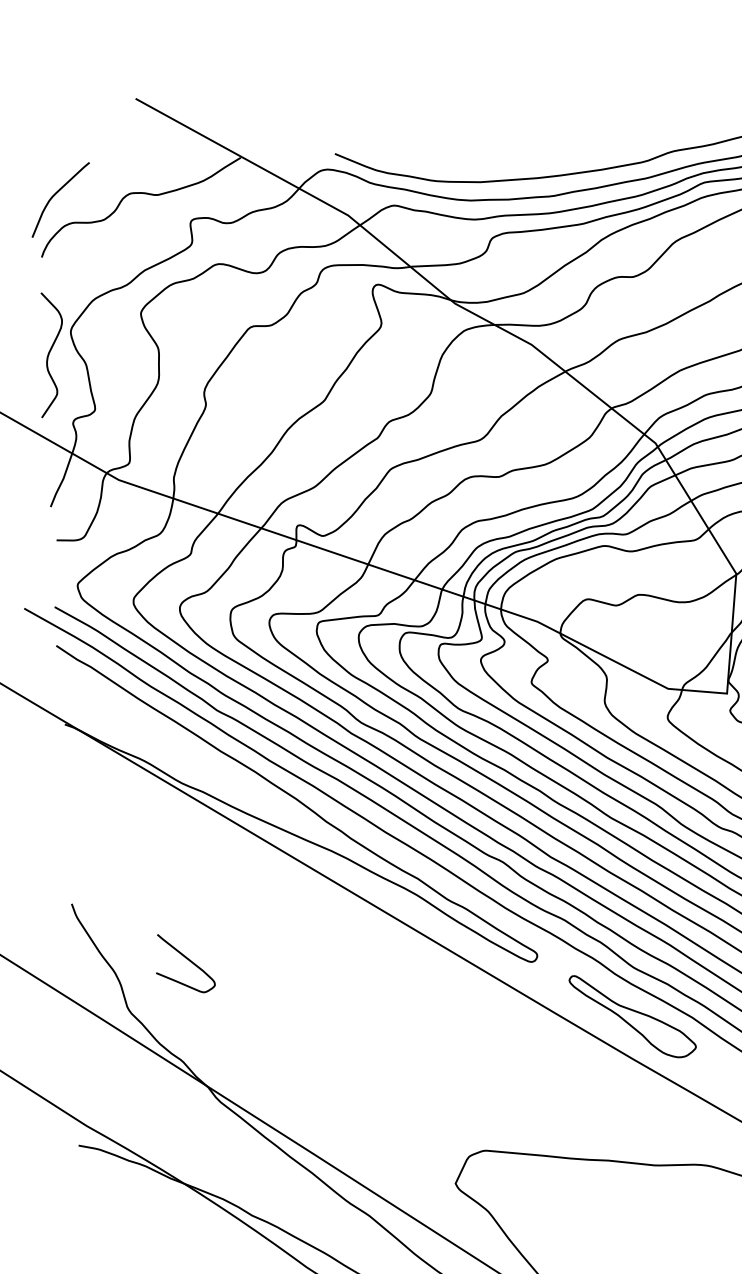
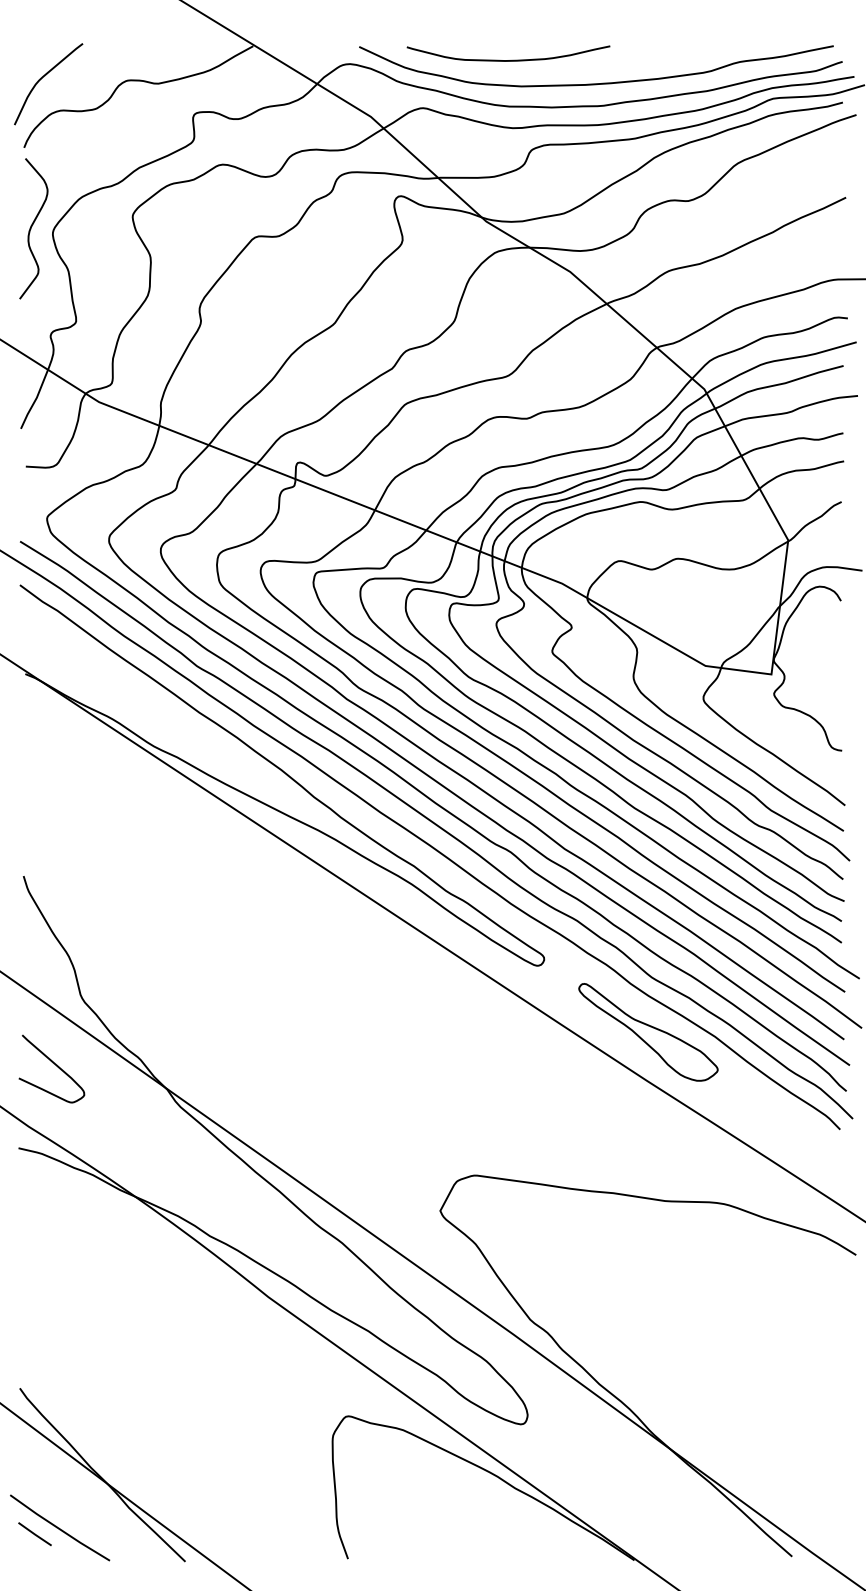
curve: (467, 159) -> (508, 60), added
curve: (49, 354) -> (31, 228), moved
curve: (187, 959) -> (54, 1064), moved

